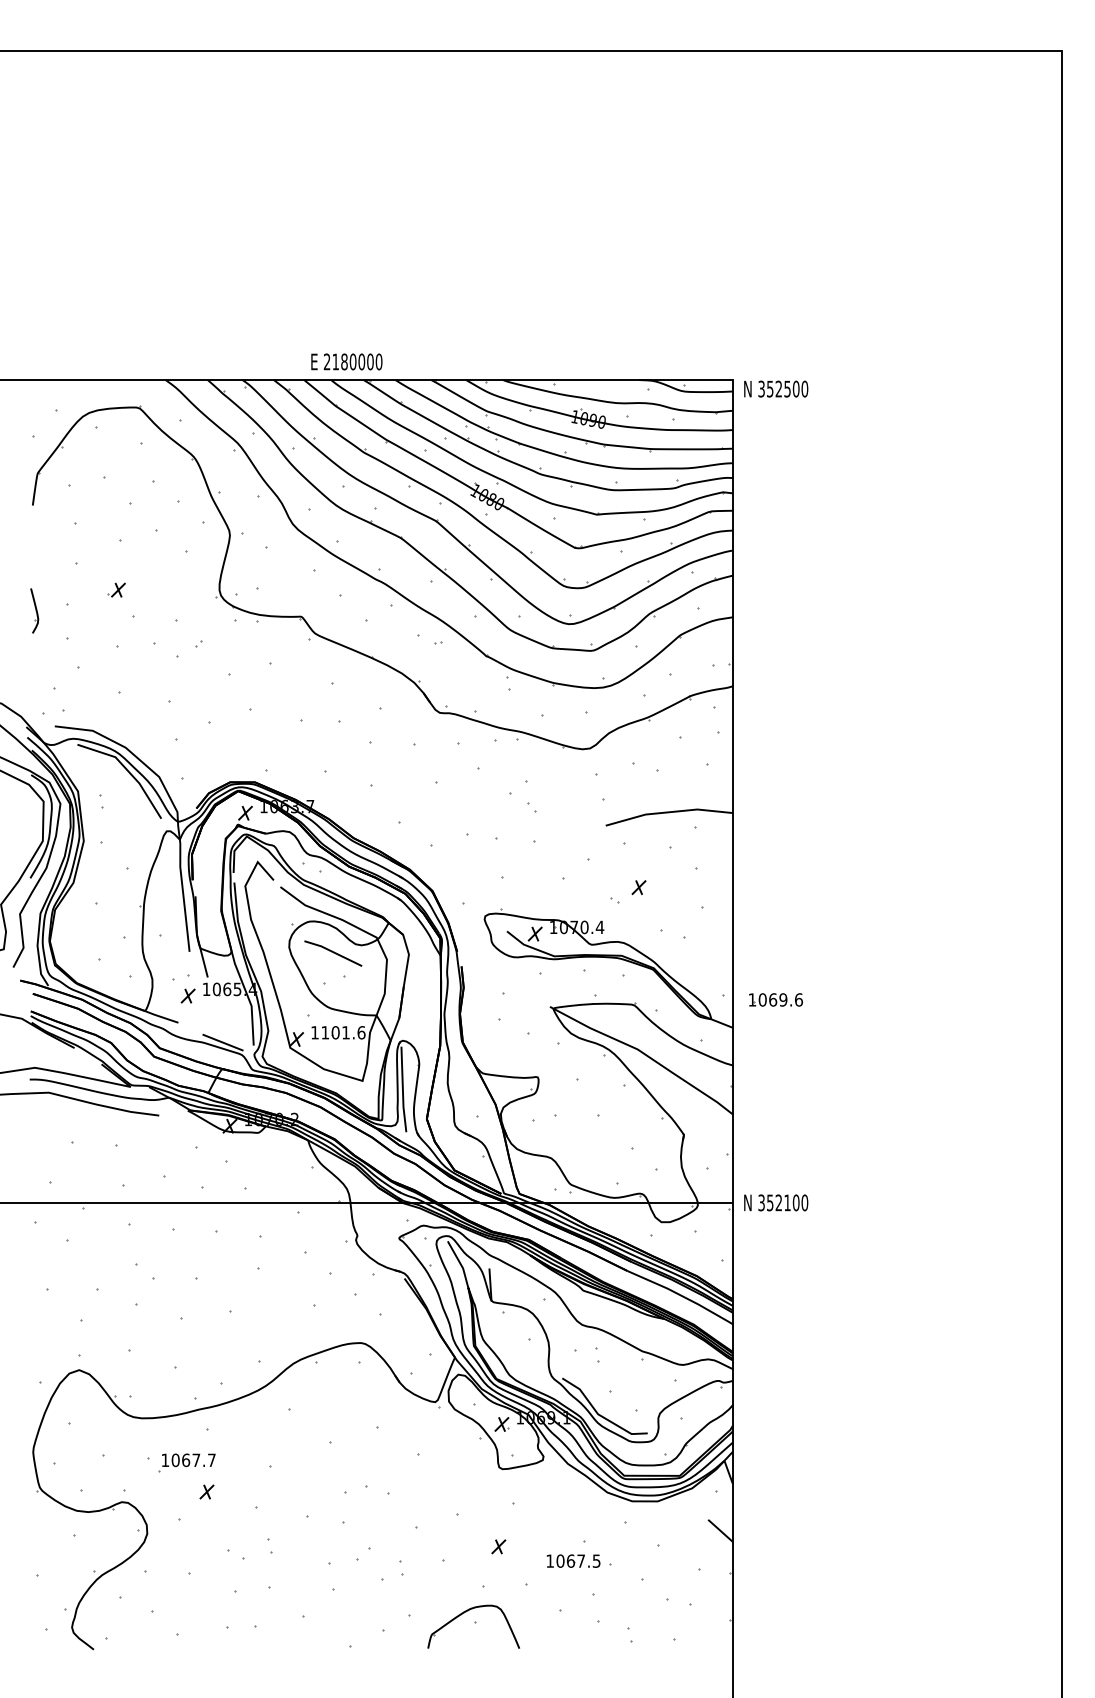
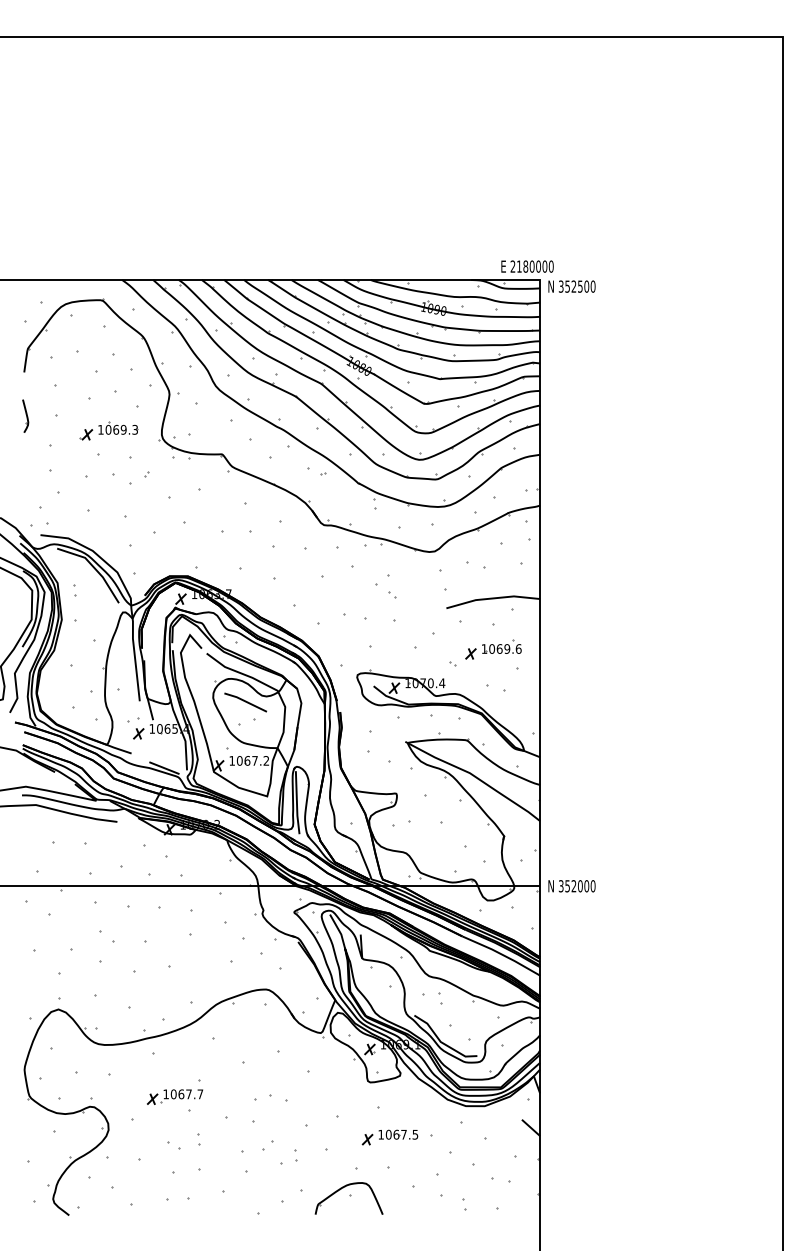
text: (346, 361) -> (527, 266), moved
part: (160, 581) -> (118, 428), added
part: (34, 610) -> (25, 415), moved
part: (775, 999) -> (501, 648), moved
text: (343, 1032) -> (253, 760), 1101.6 -> 1067.2
text: (787, 1202) -> (580, 885), 352100 -> 352000
part: (186, 1462) -> (181, 1095), moved
part: (573, 1560) -> (398, 1134), moved

